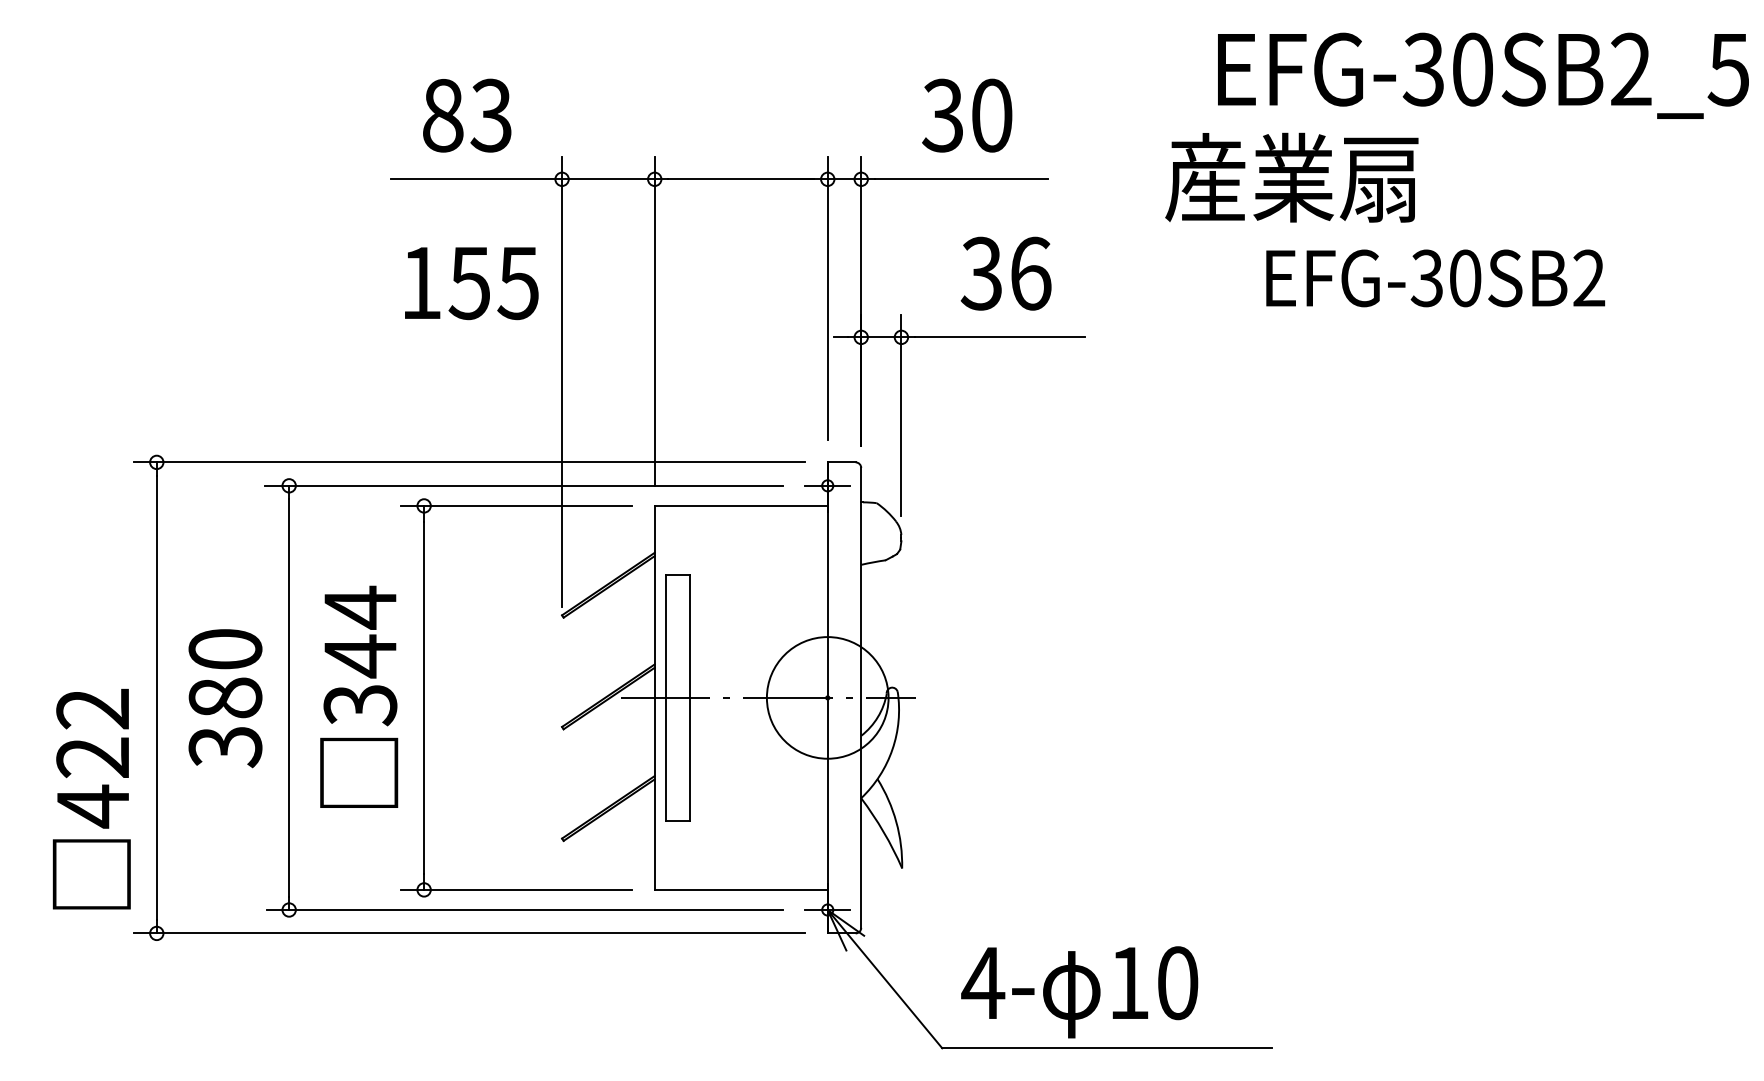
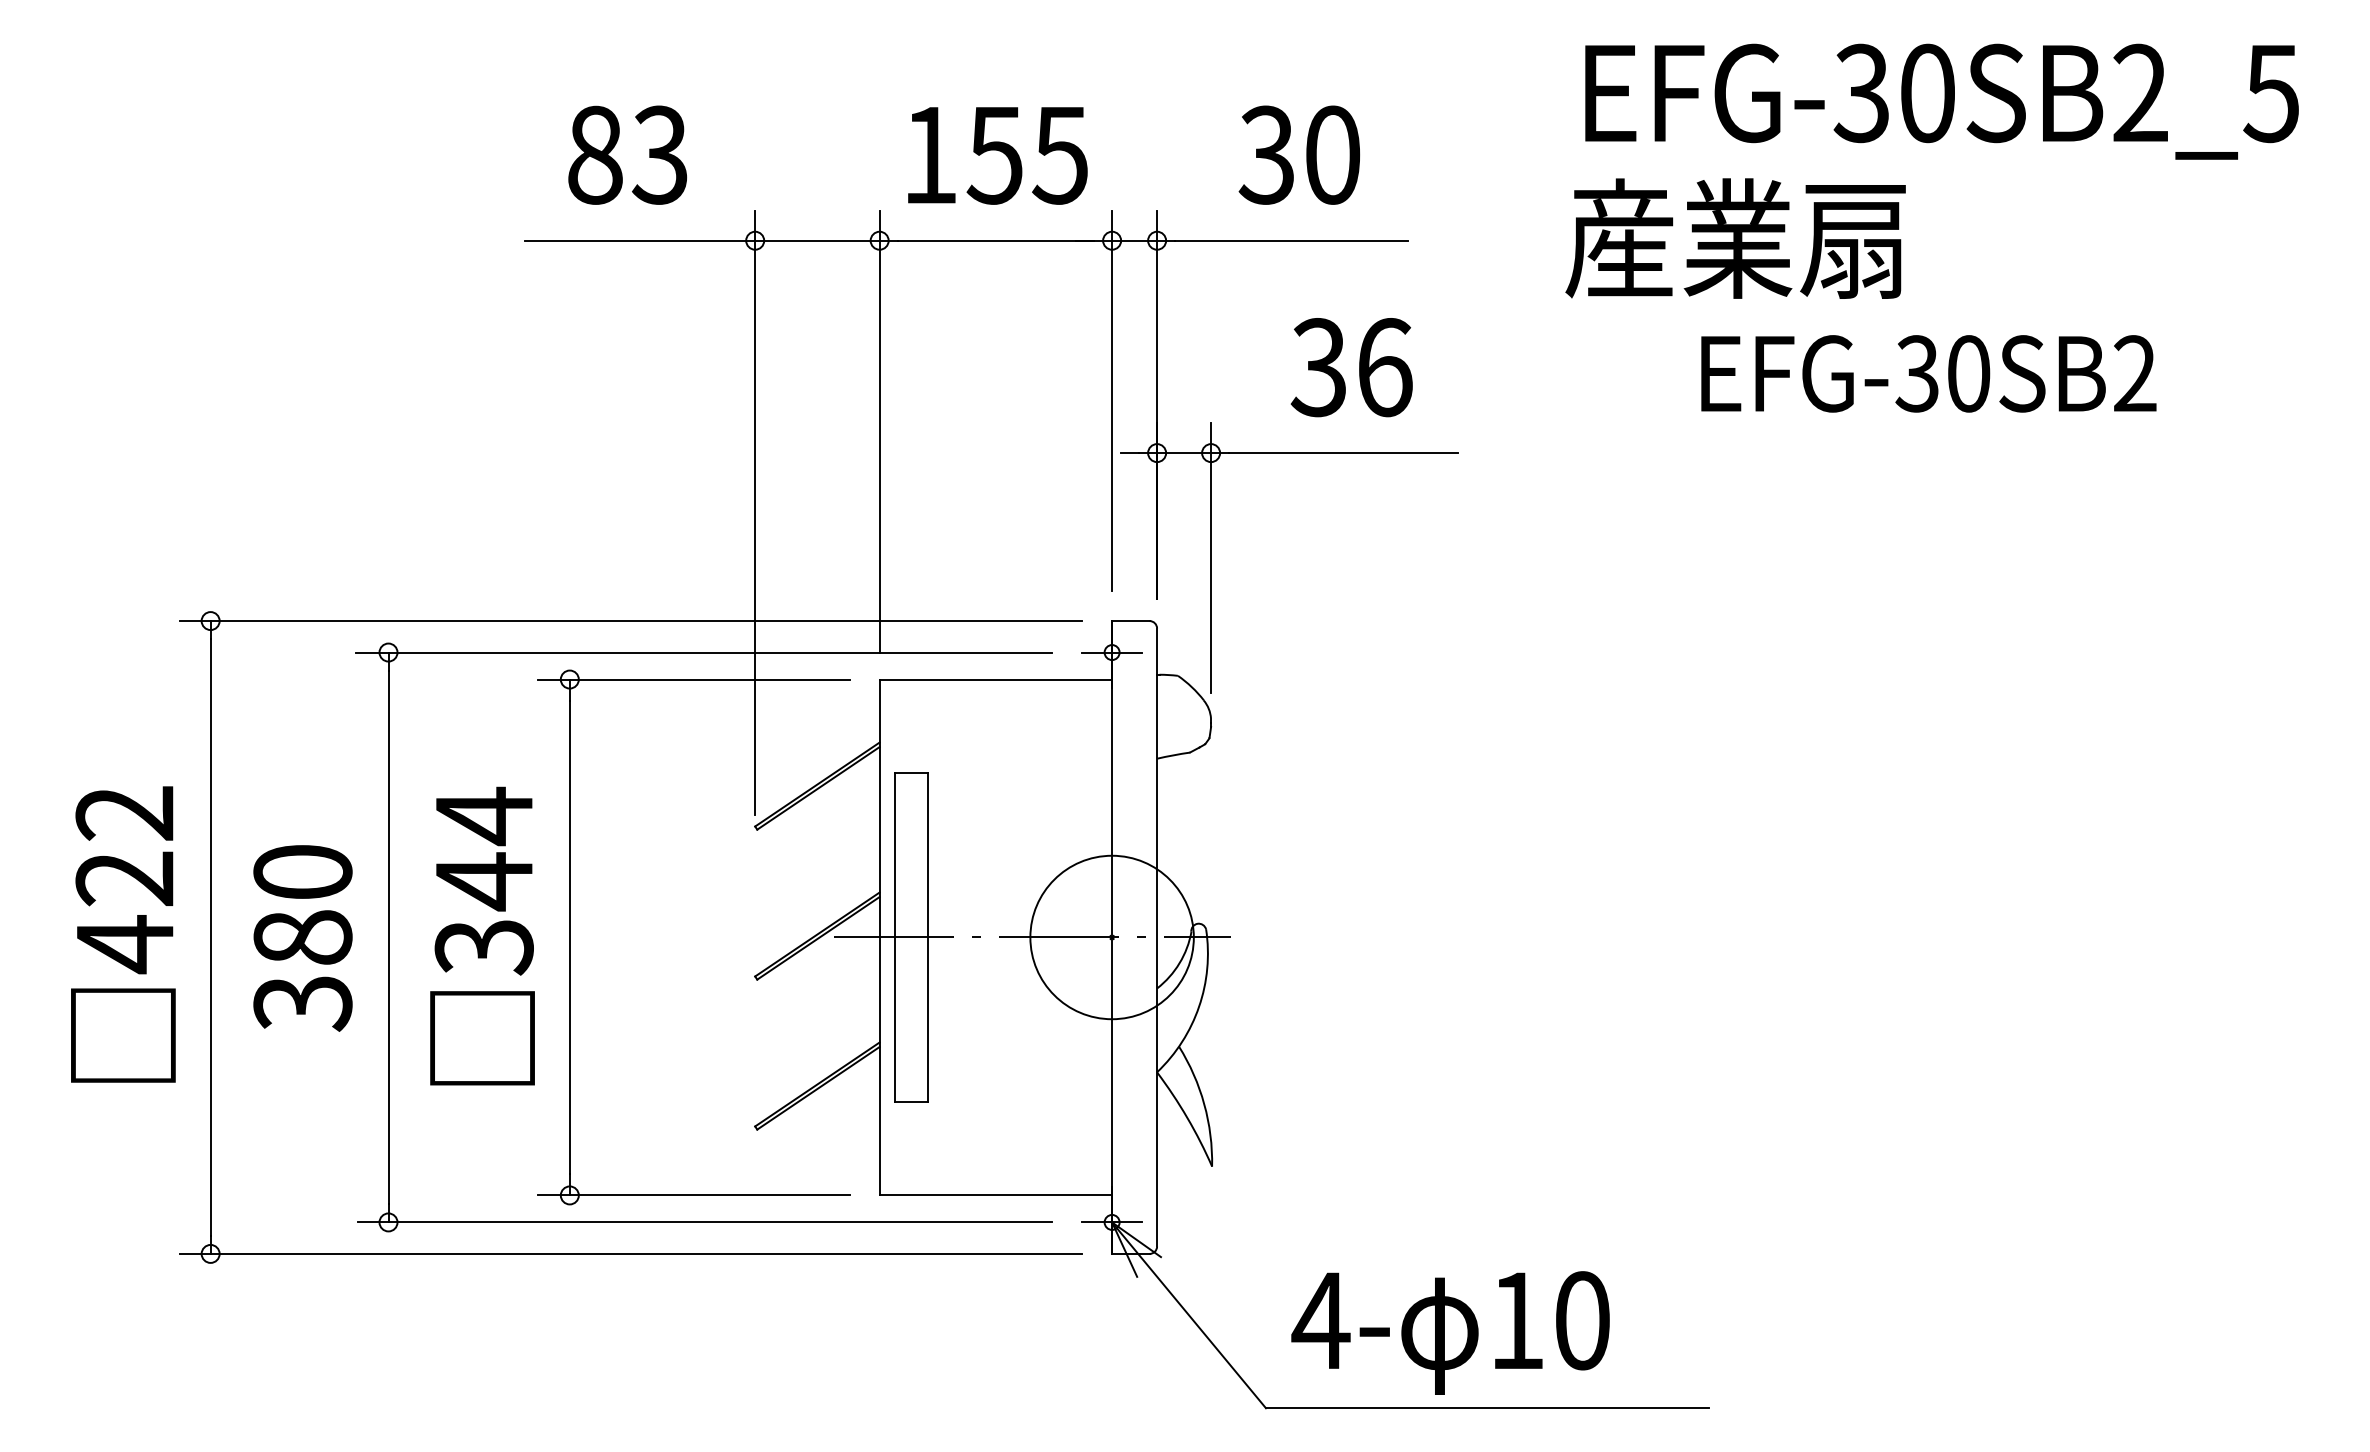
text: (1483, 75) -> (1941, 101), moved
text: (471, 283) -> (997, 155), moved
text: (91, 799) -> (123, 934), moved

